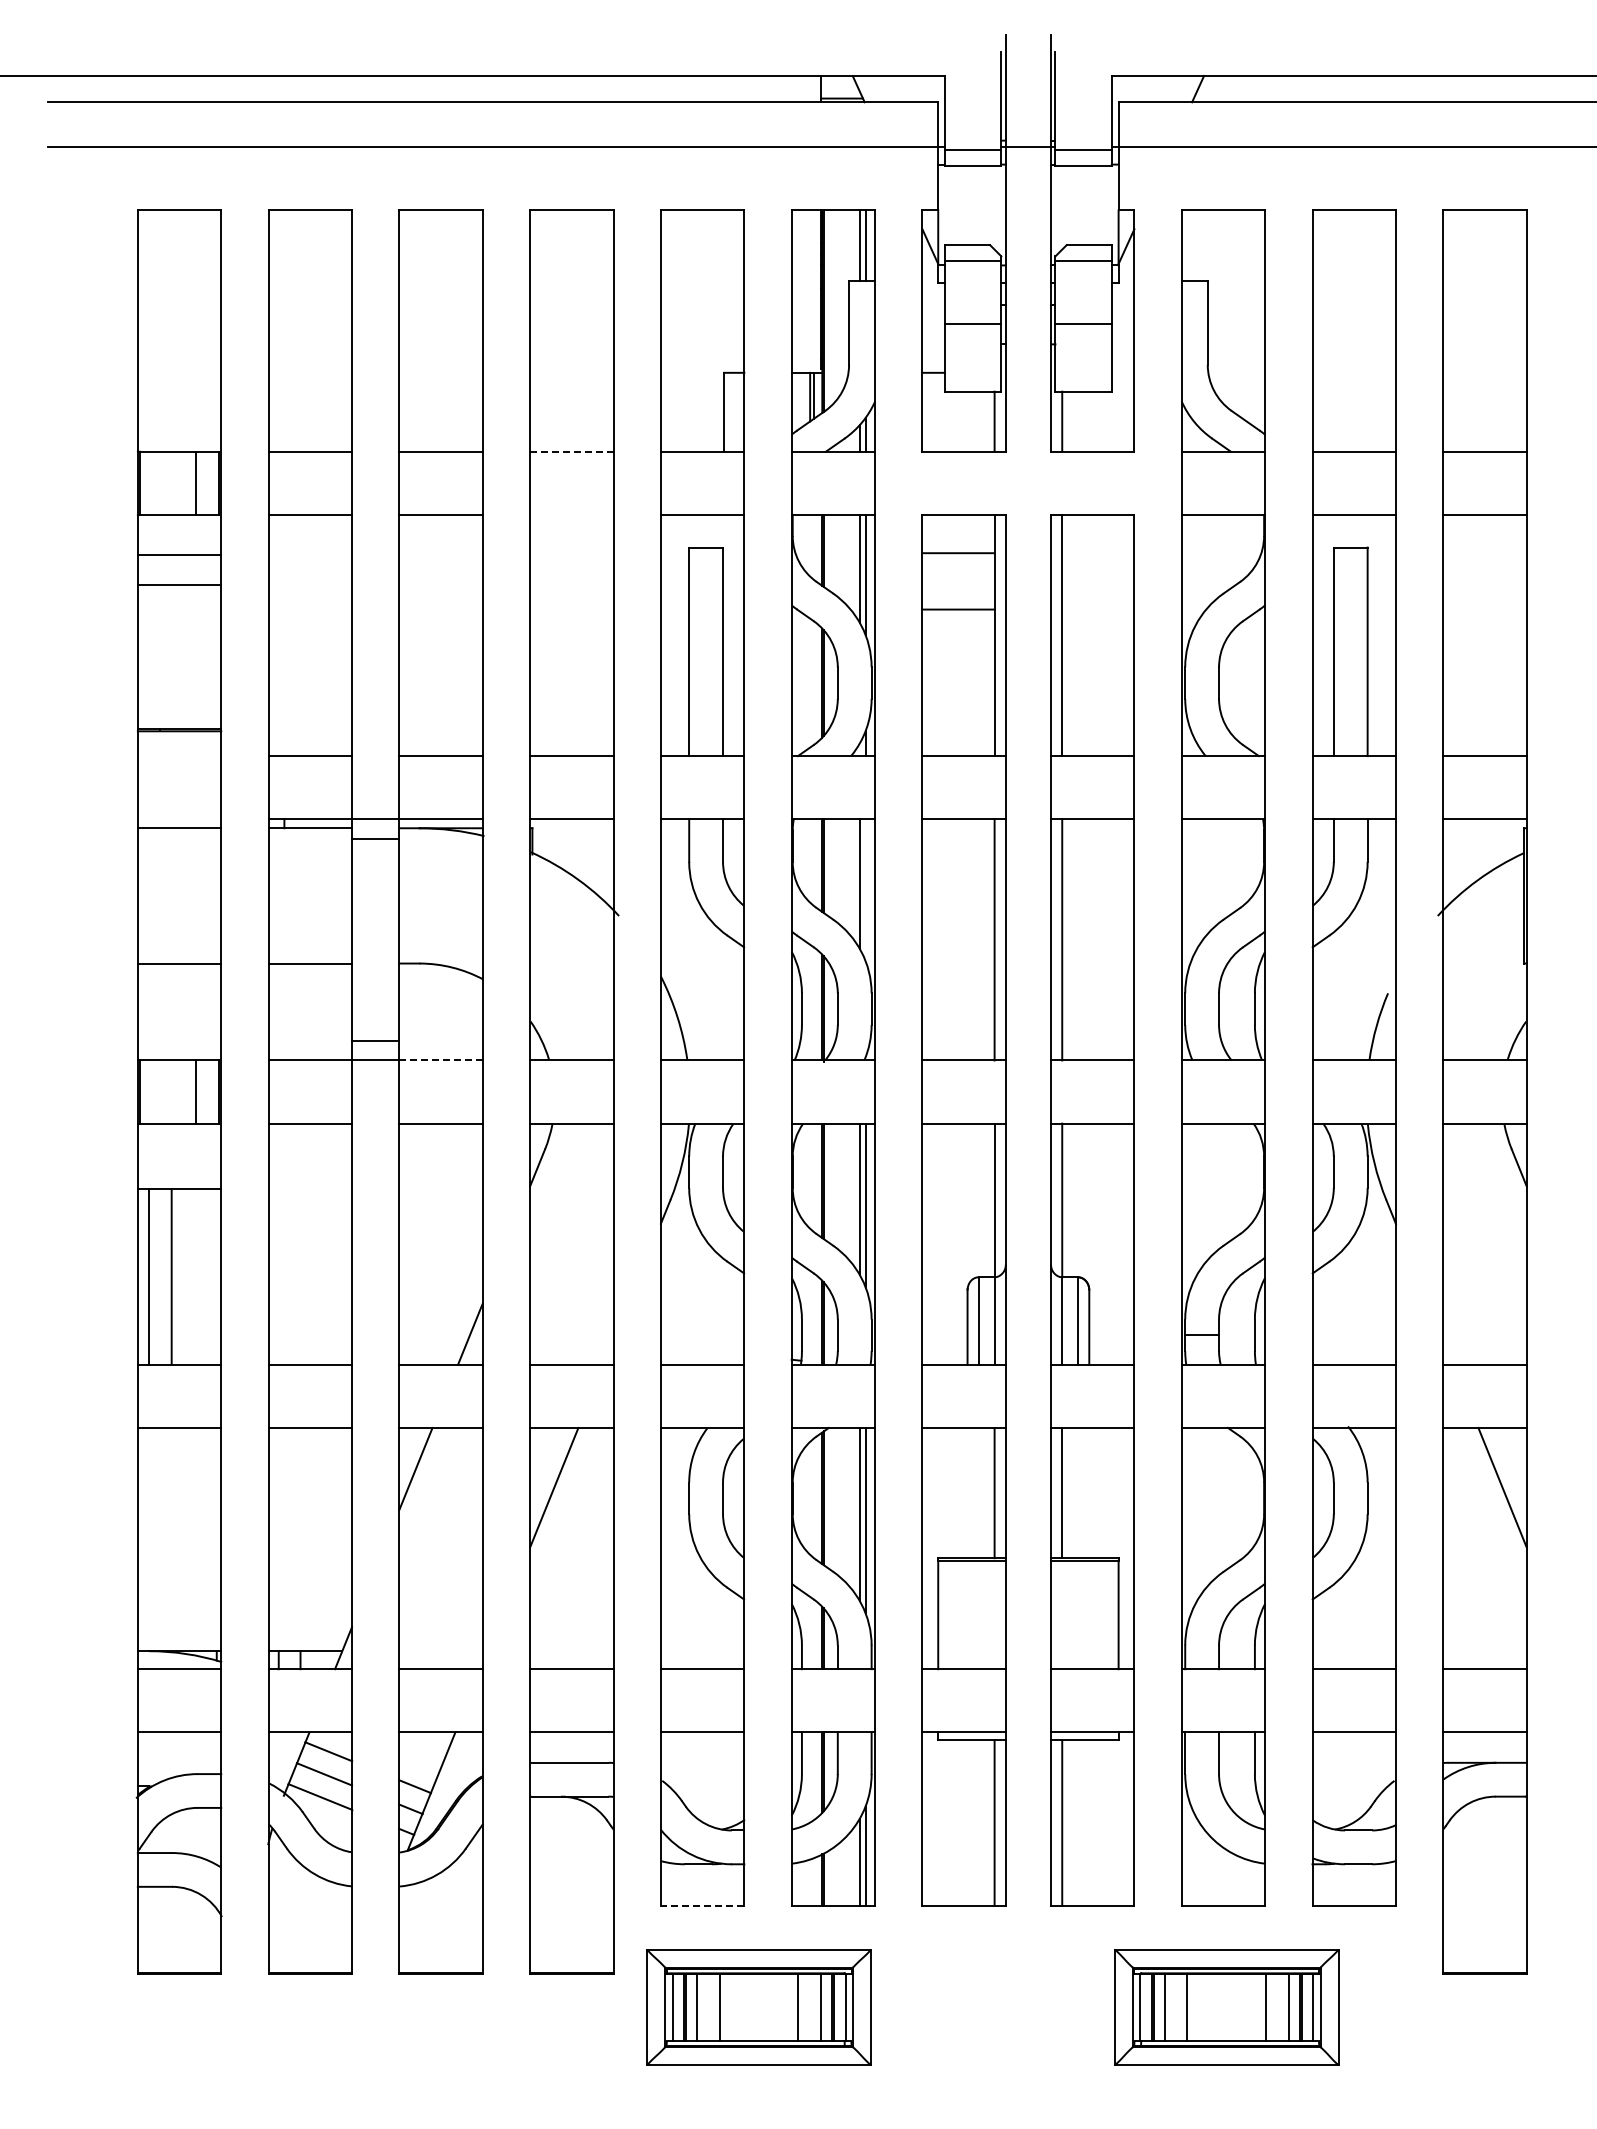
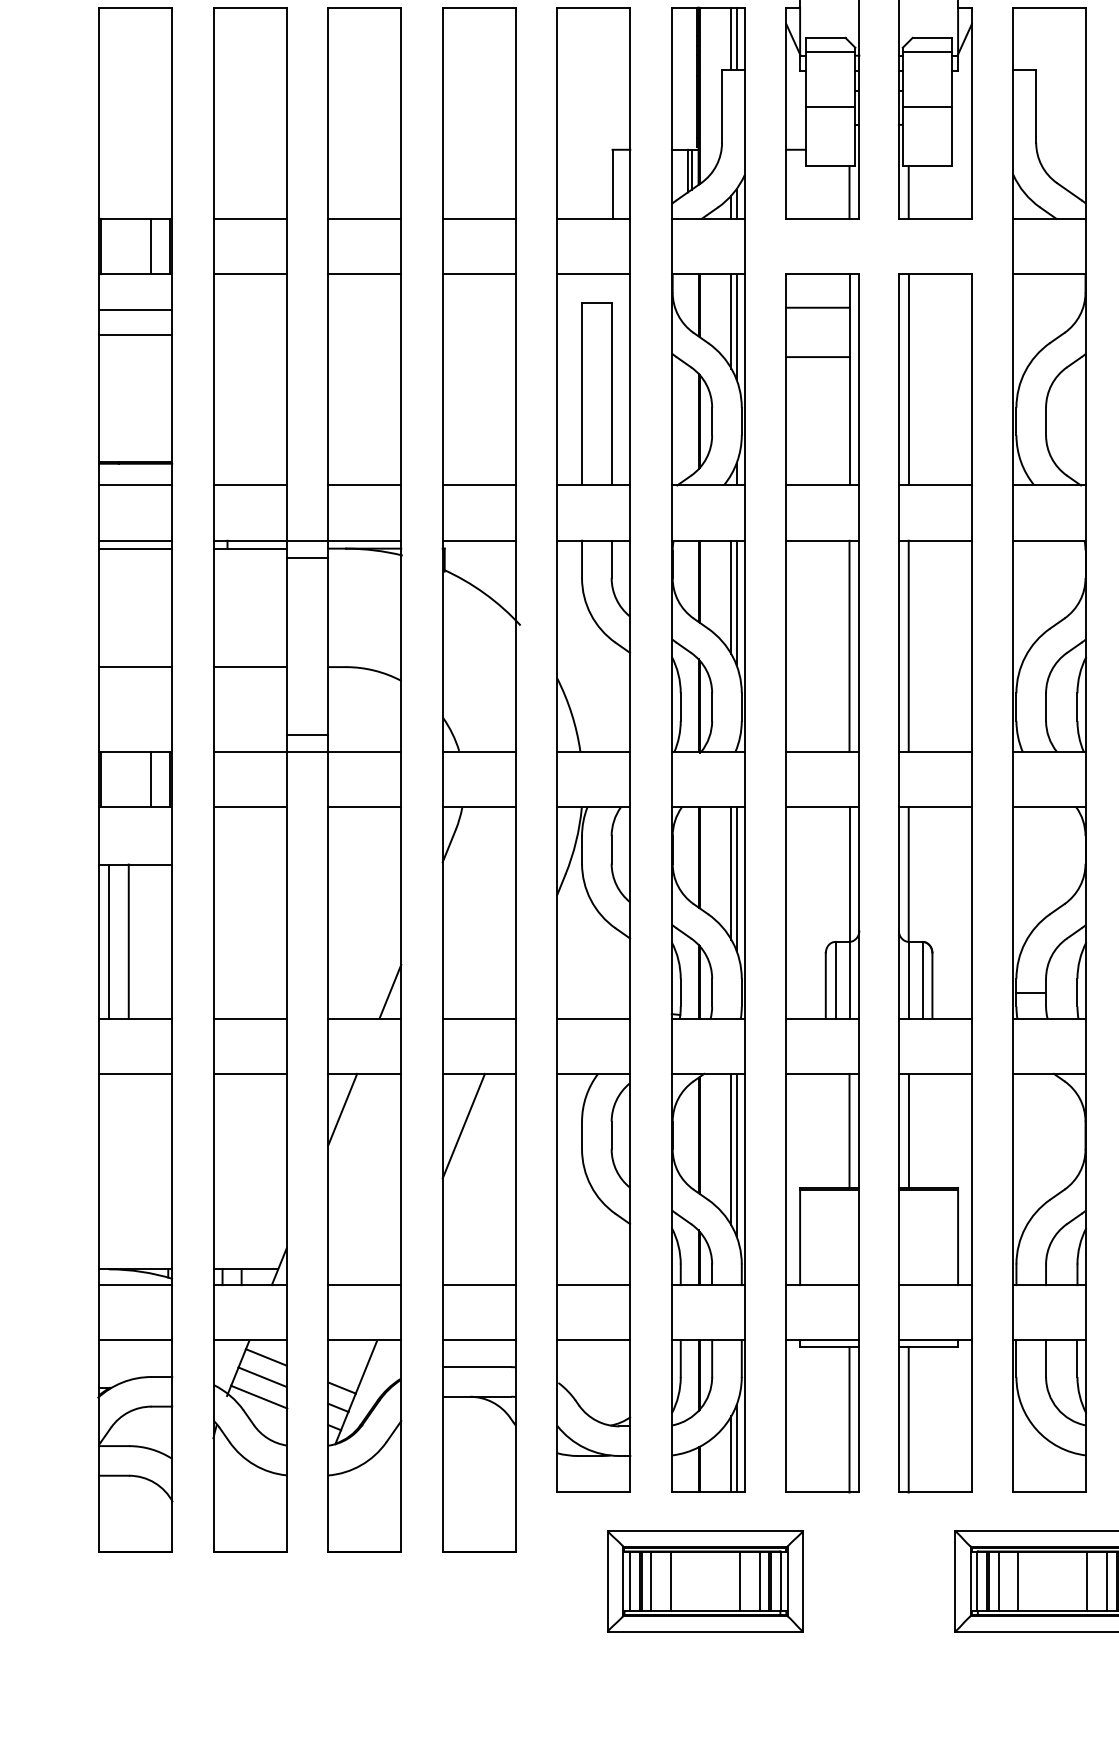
line: (571, 451) -> (478, 218), dashed -> solid
line: (571, 514) -> (478, 273), added
line: (179, 756) -> (135, 485), added
line: (179, 819) -> (135, 540), added
line: (865, 890) -> (736, 603), added
line: (441, 1060) -> (365, 752), dashed -> solid
line: (702, 1905) -> (593, 1492), dashed -> solid
part: (758, 2007) -> (704, 1581), moved

